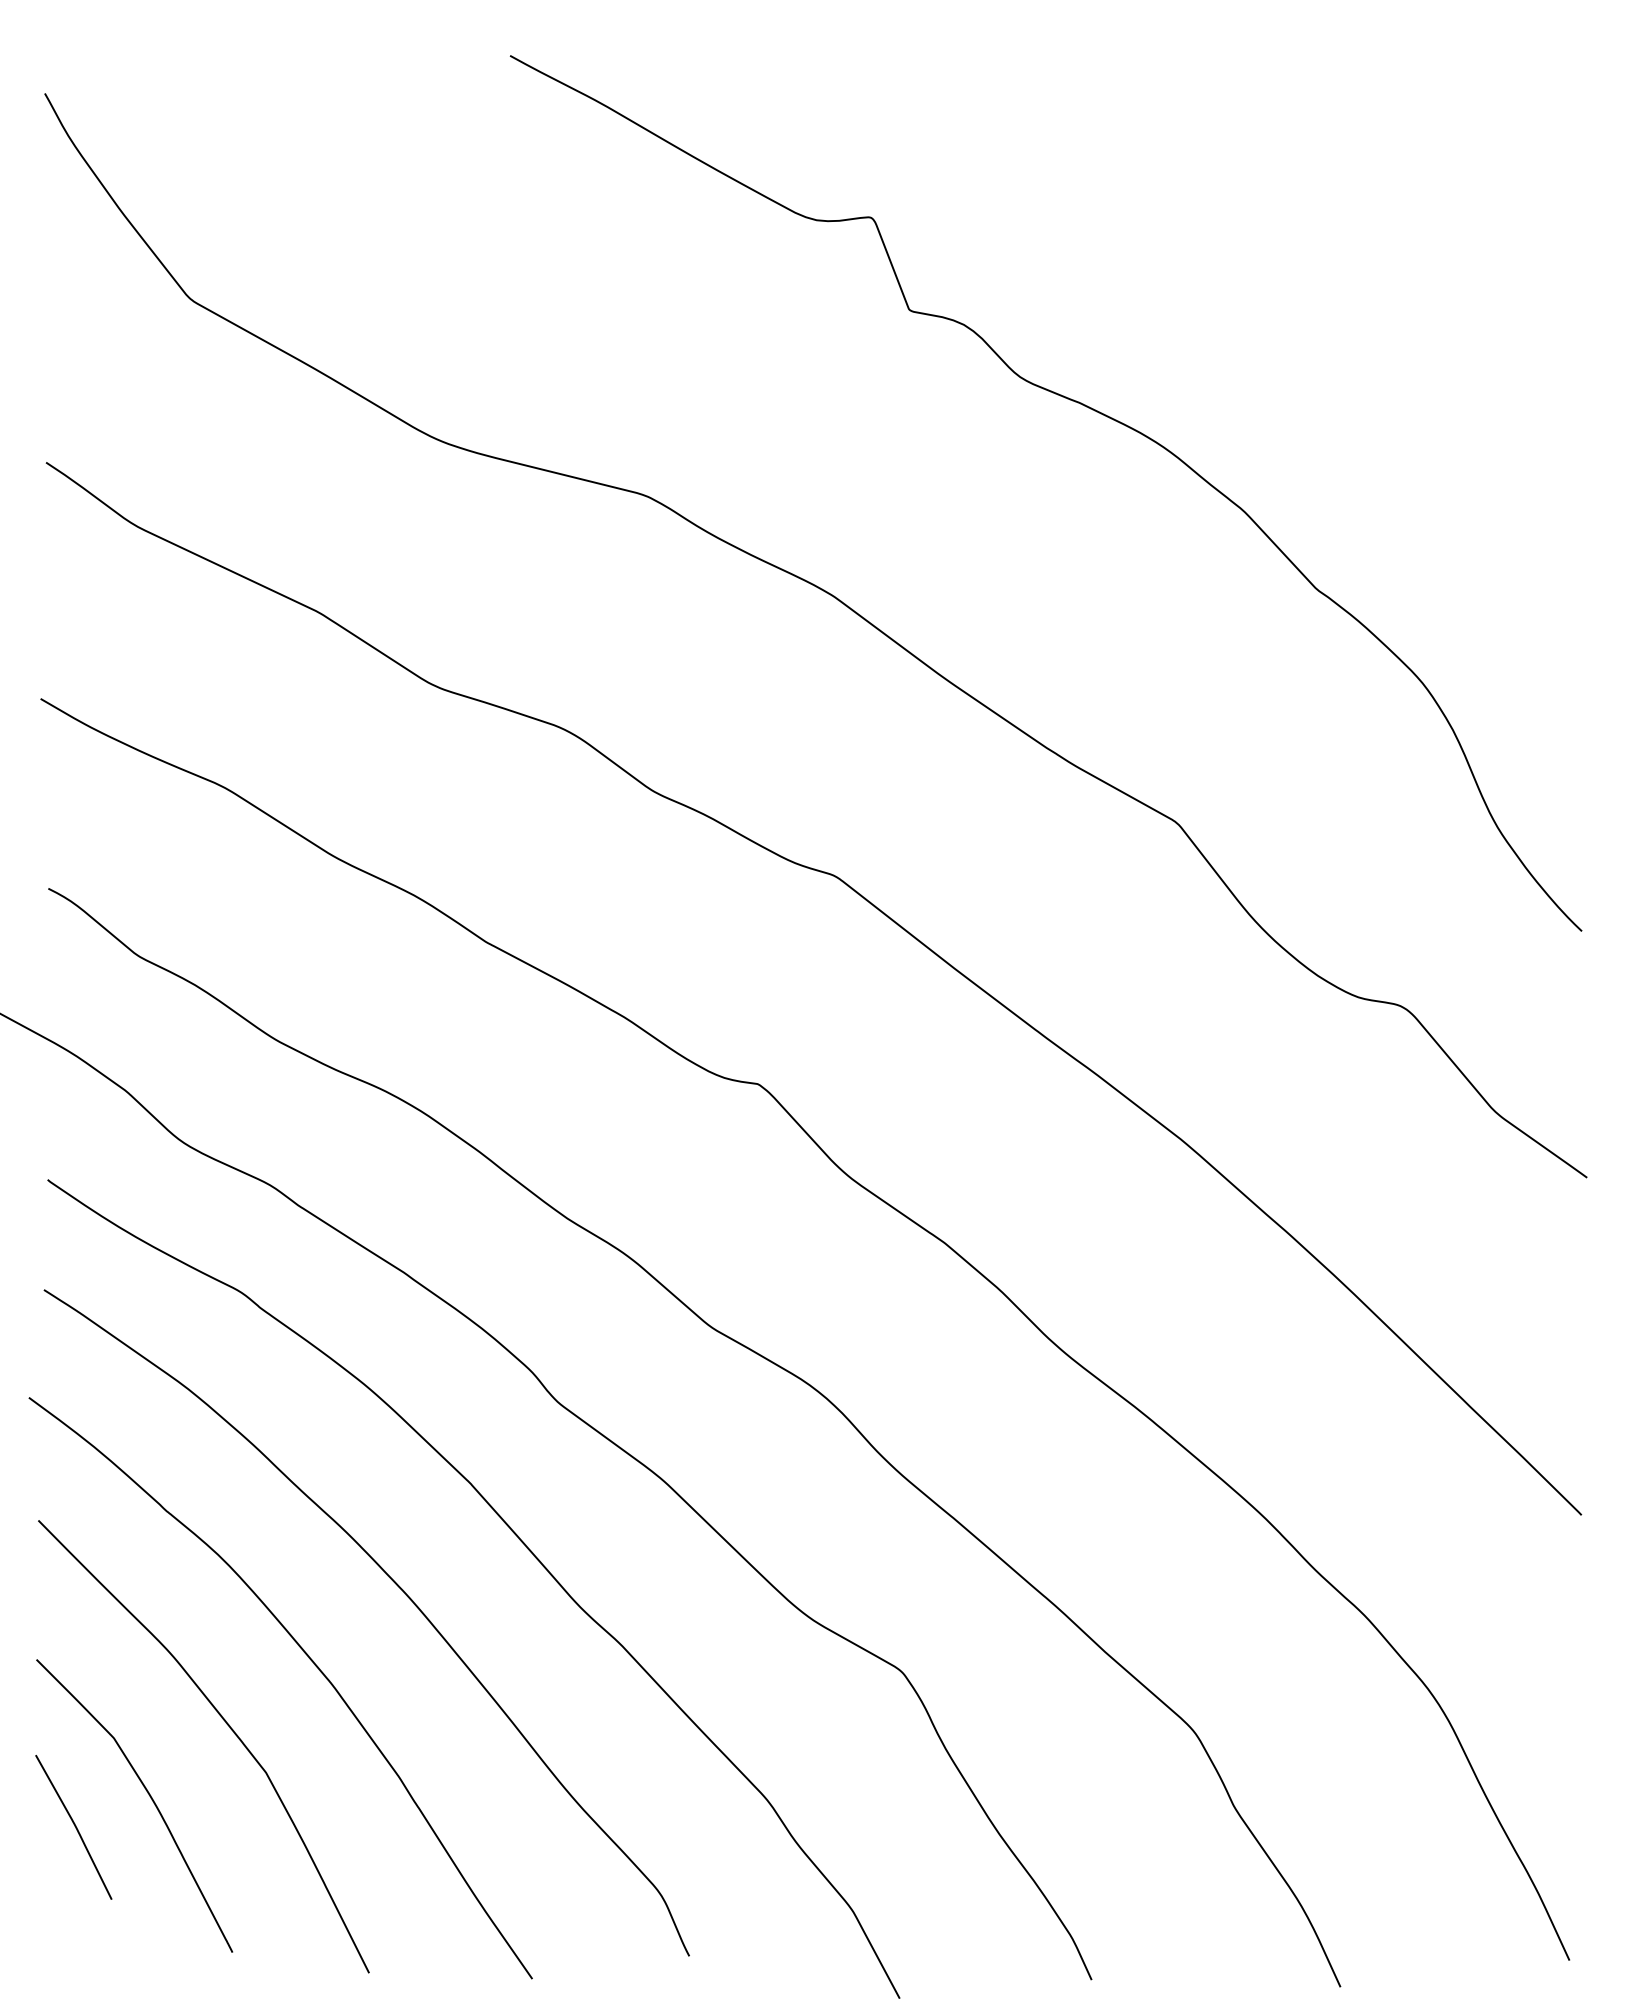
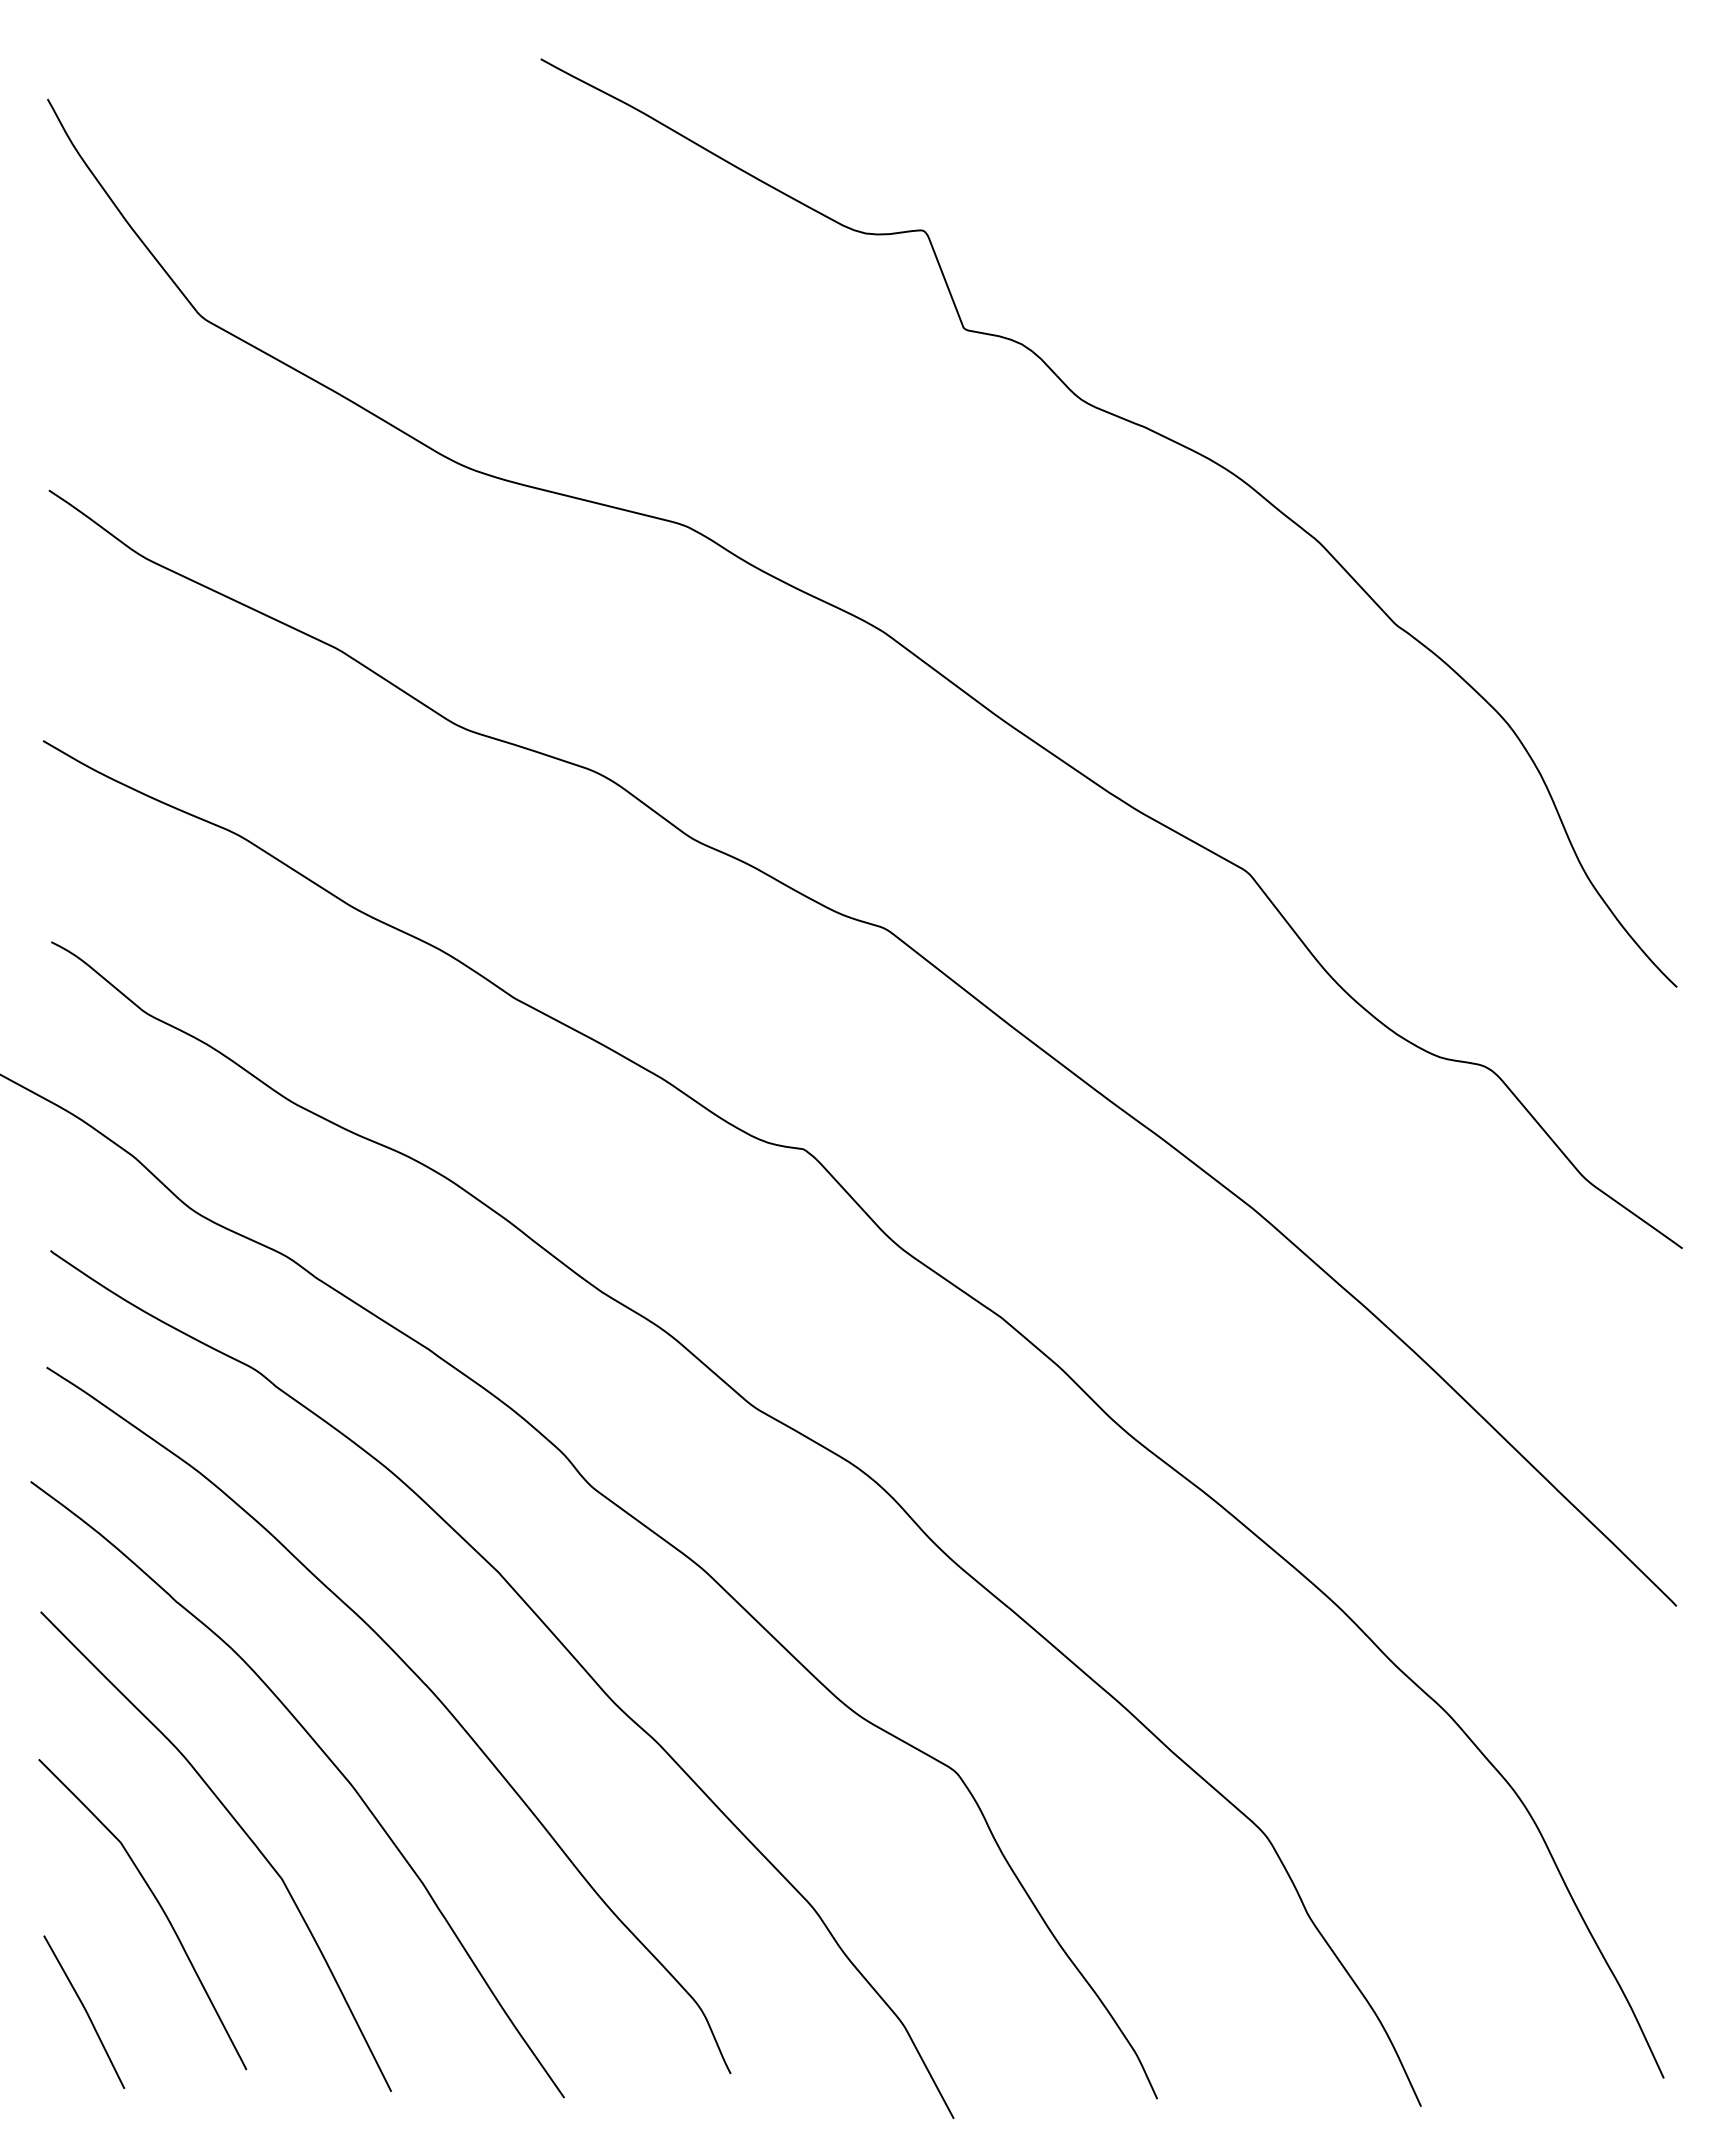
curve: (74, 1825) -> (84, 2010), moved

